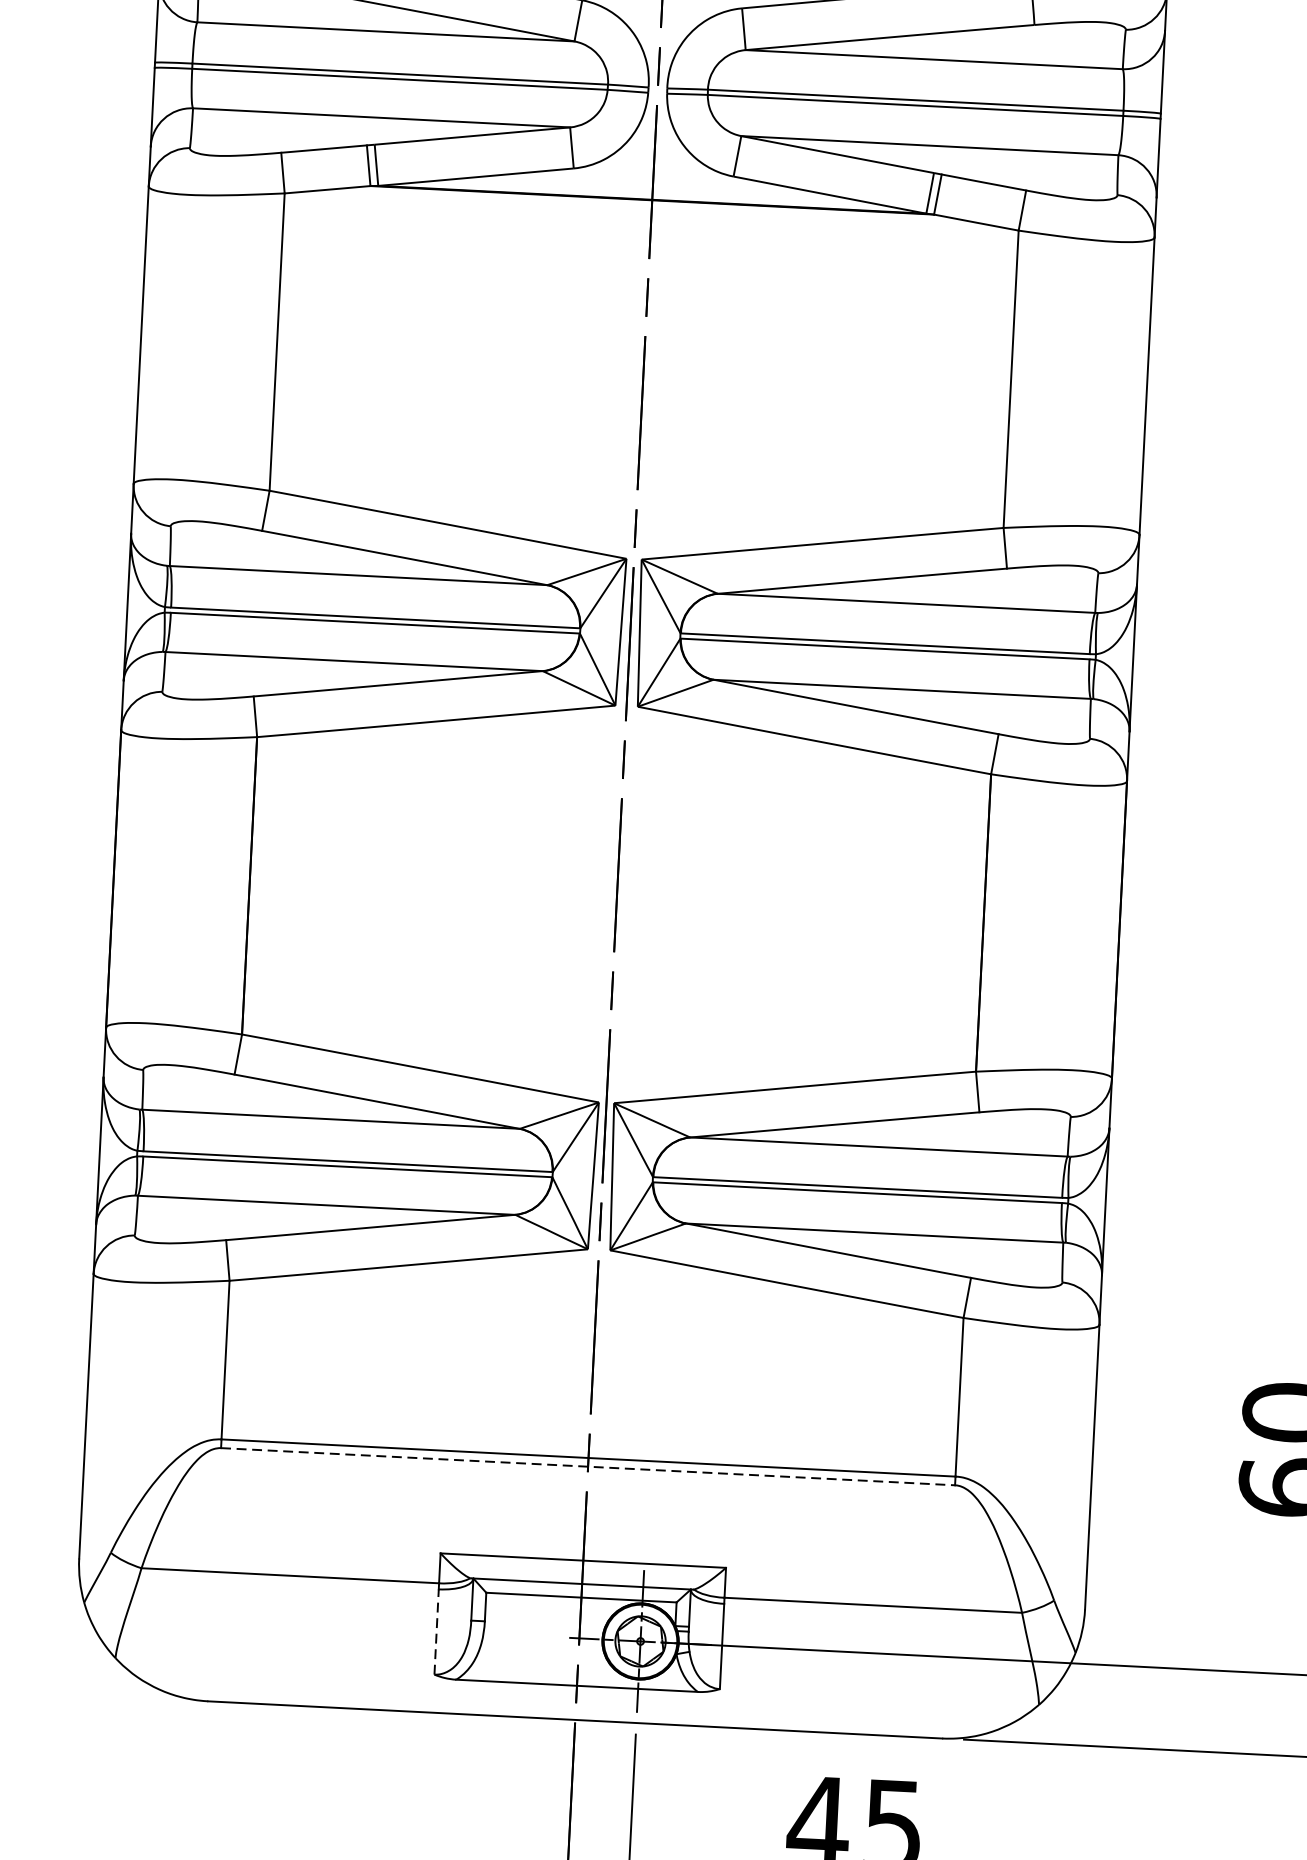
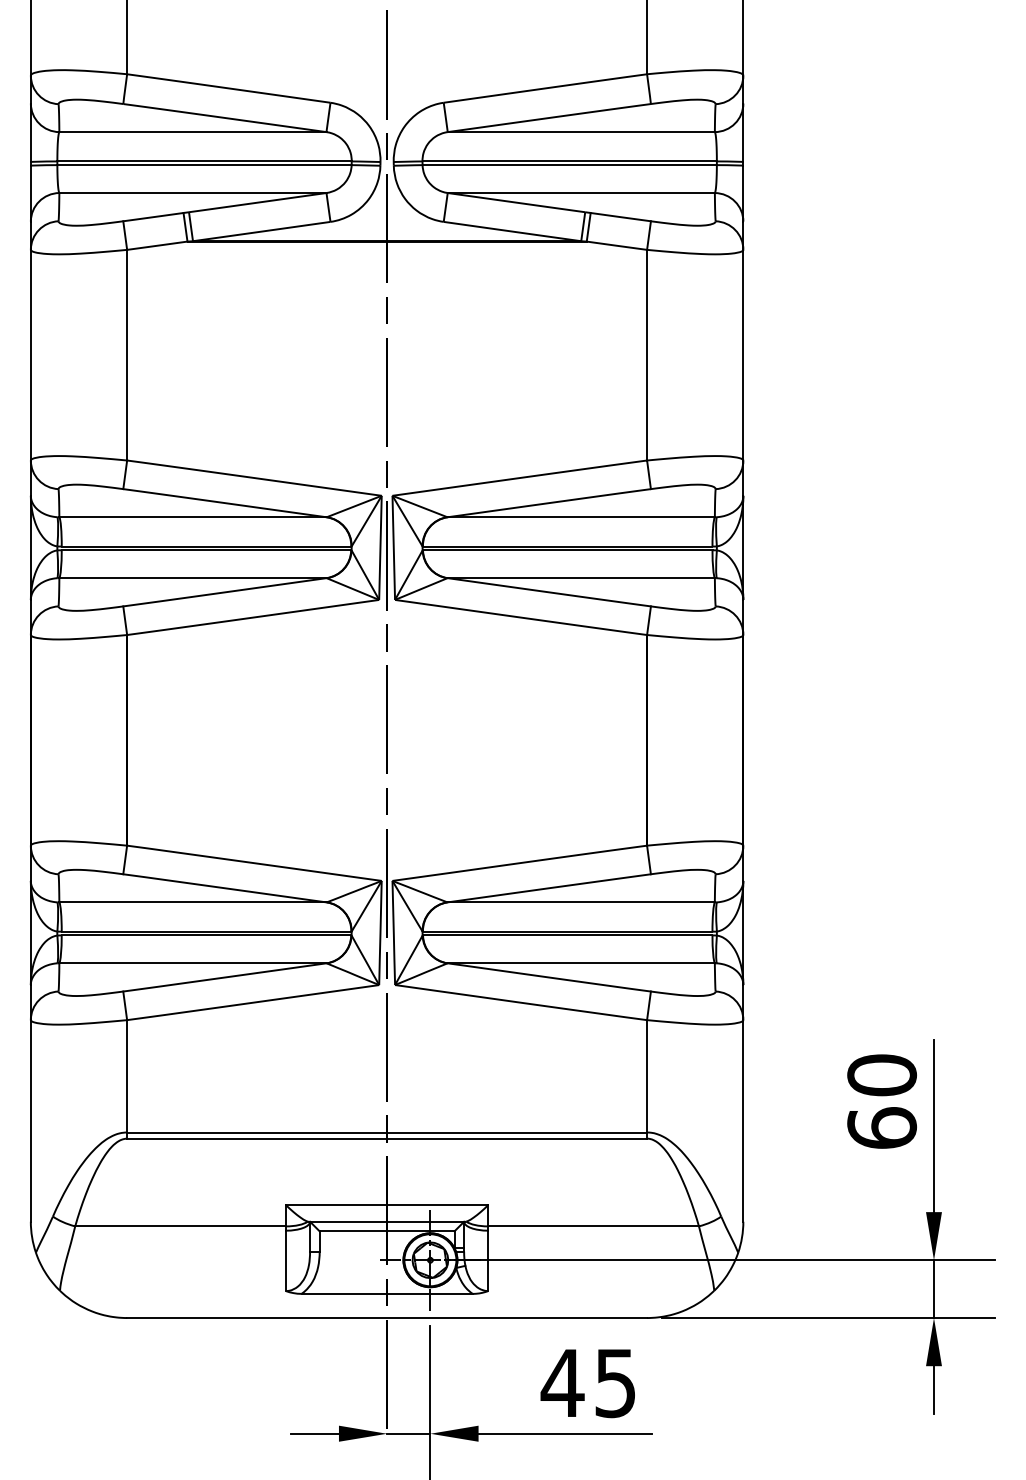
line: (588, 1466) -> (387, 1138), dashed -> solid
line: (437, 1631) -> (286, 1260), dashed -> solid

